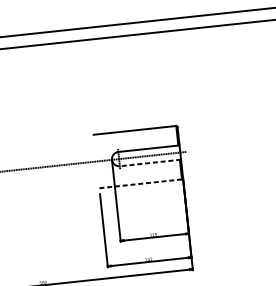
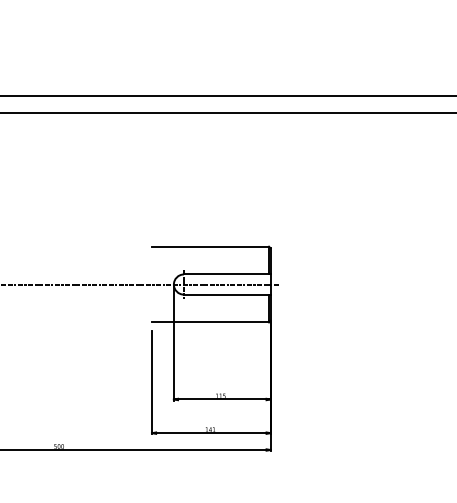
line: (149, 162) -> (226, 294), dashed -> solid
line: (140, 183) -> (210, 322), dashed -> solid

